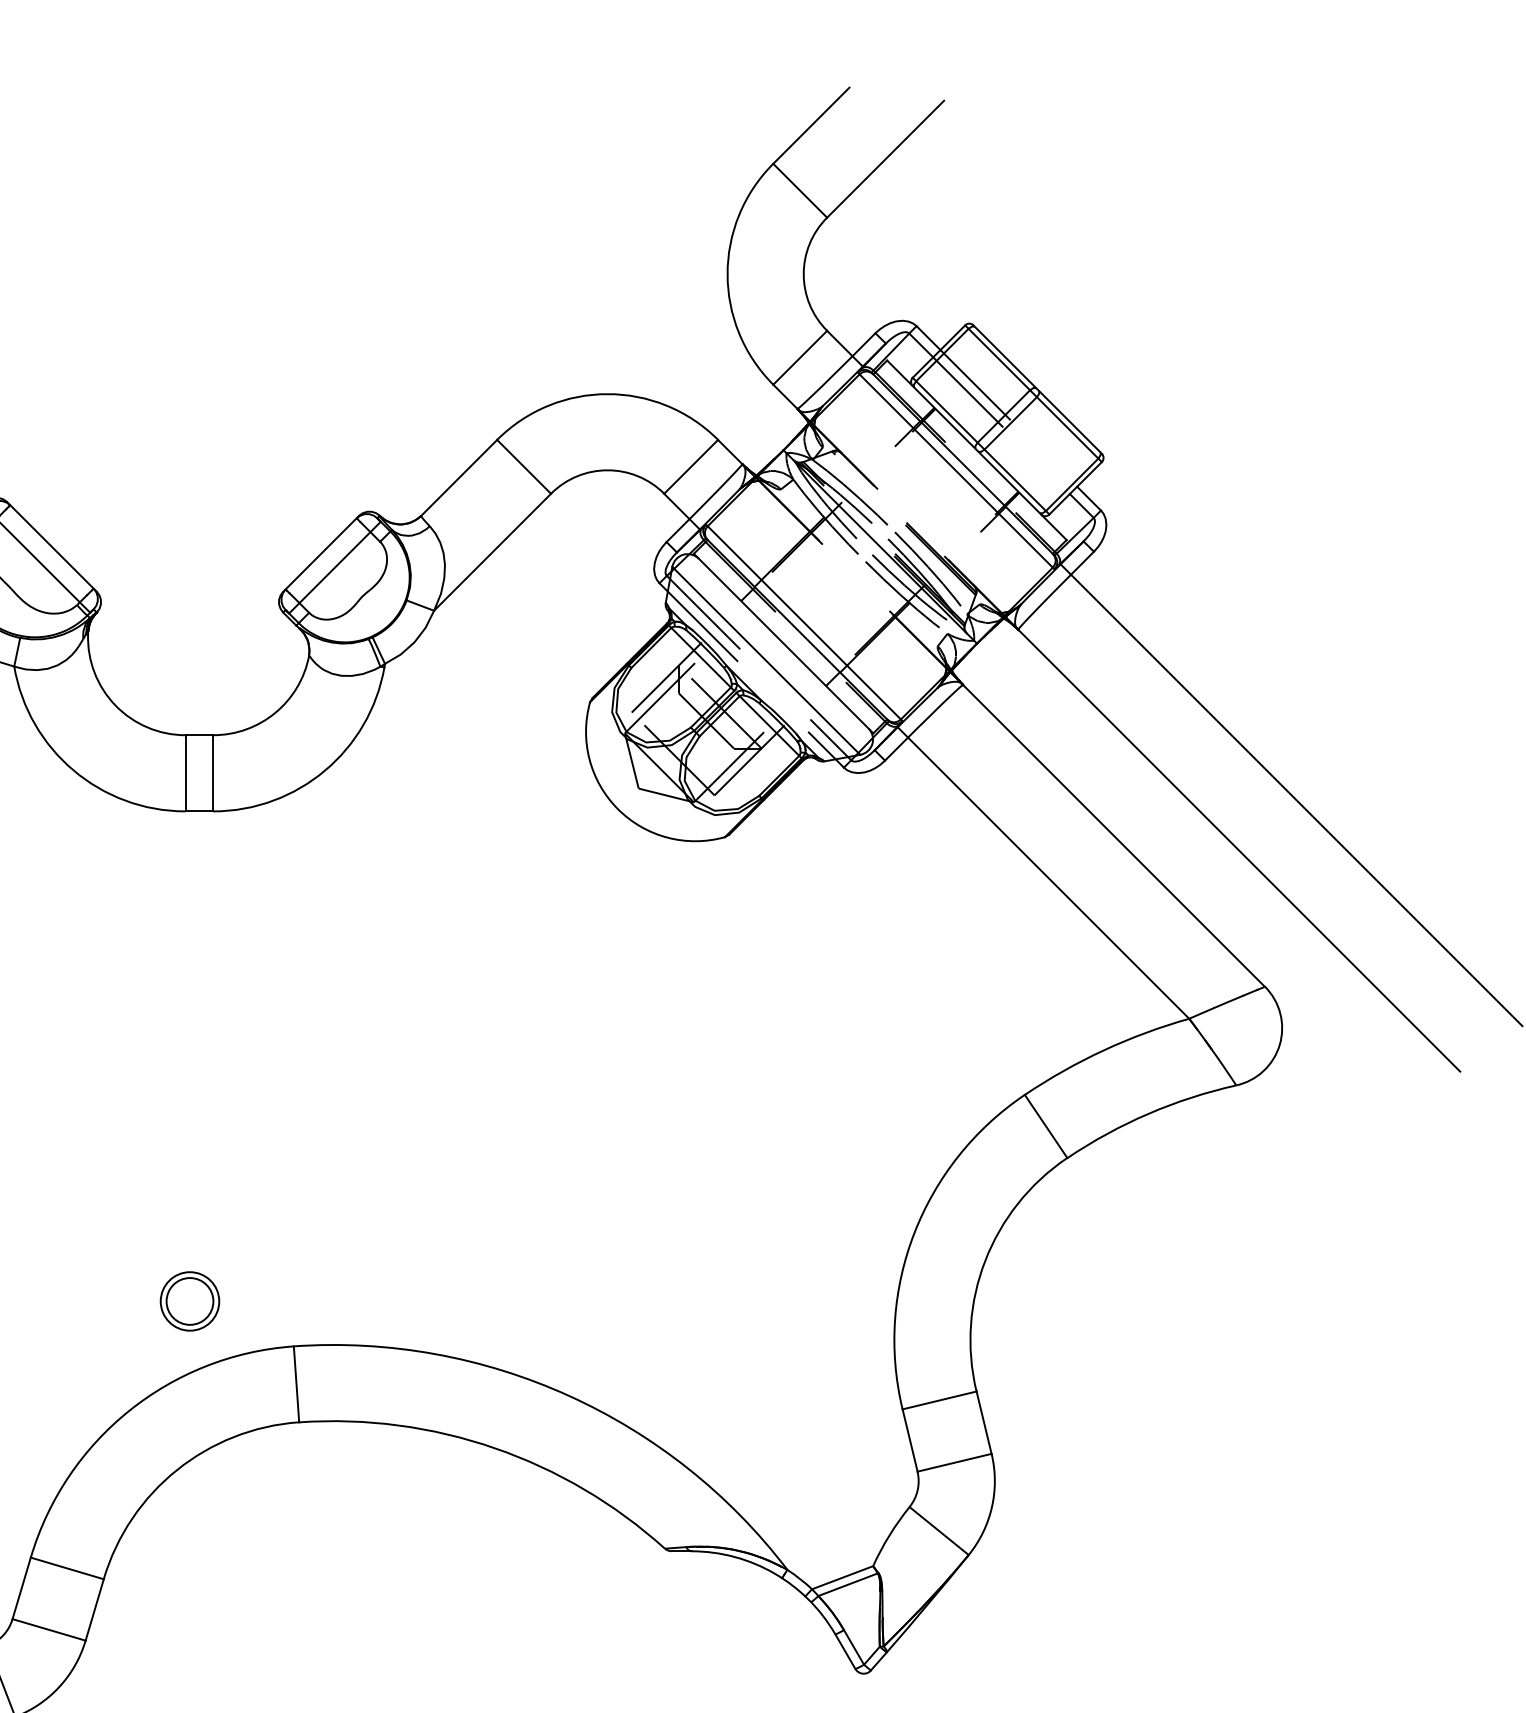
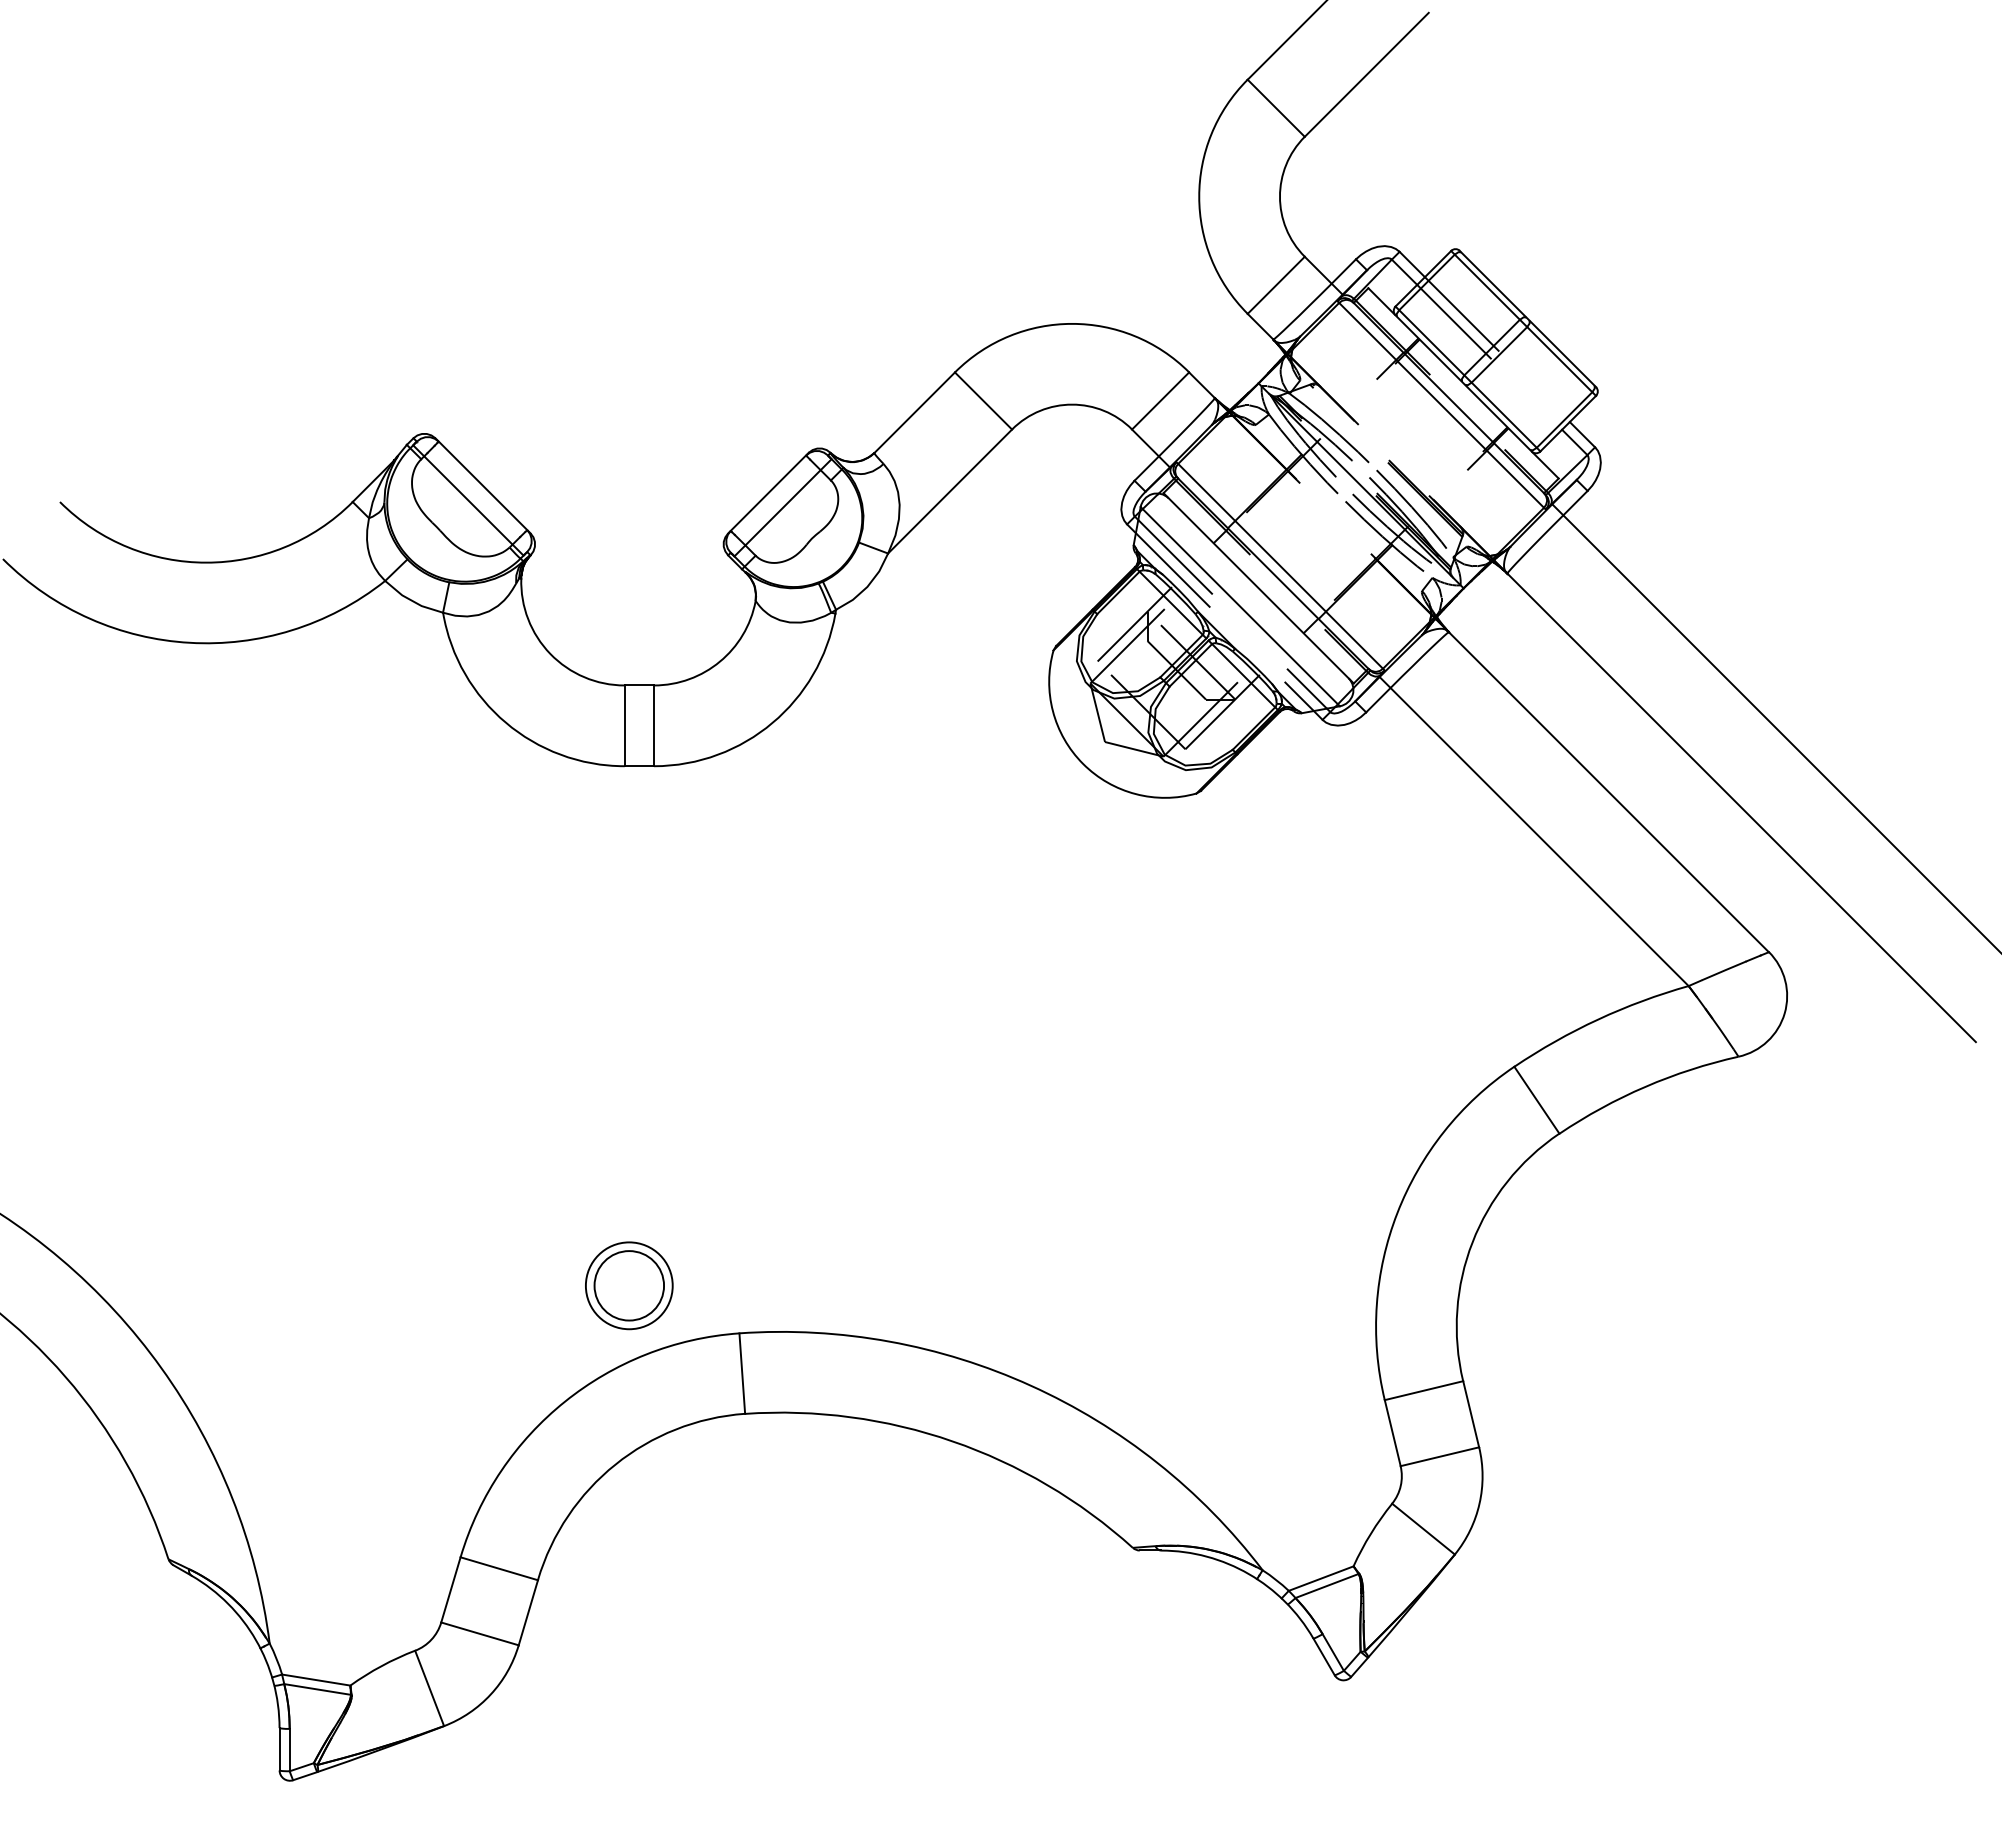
part: (190, 1301) -> (629, 1285), size x1.4

